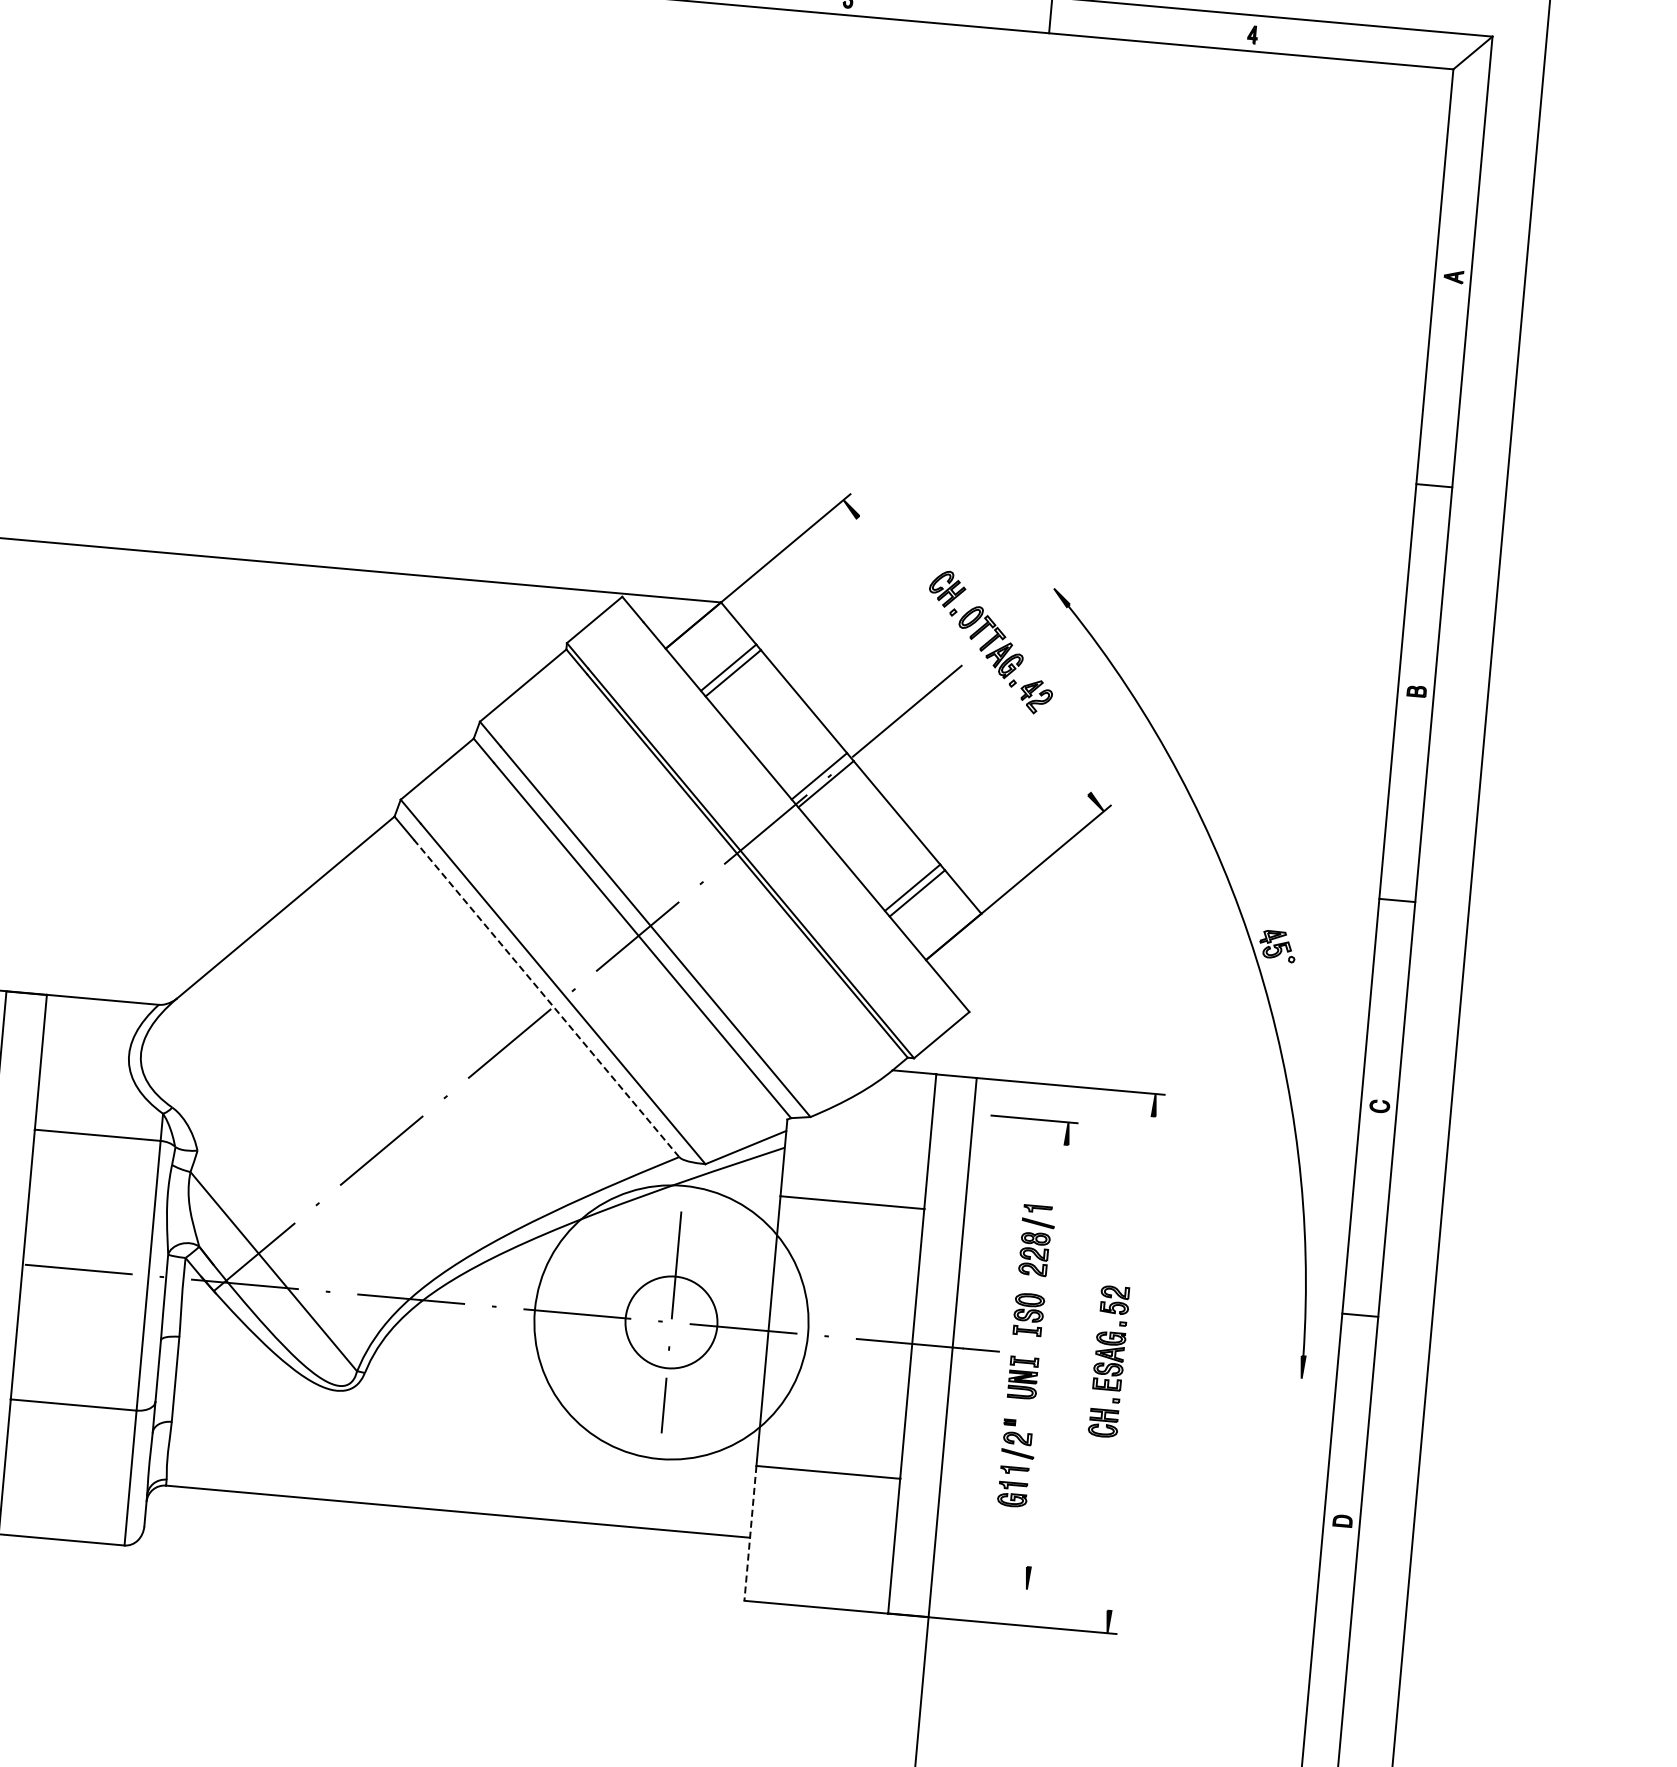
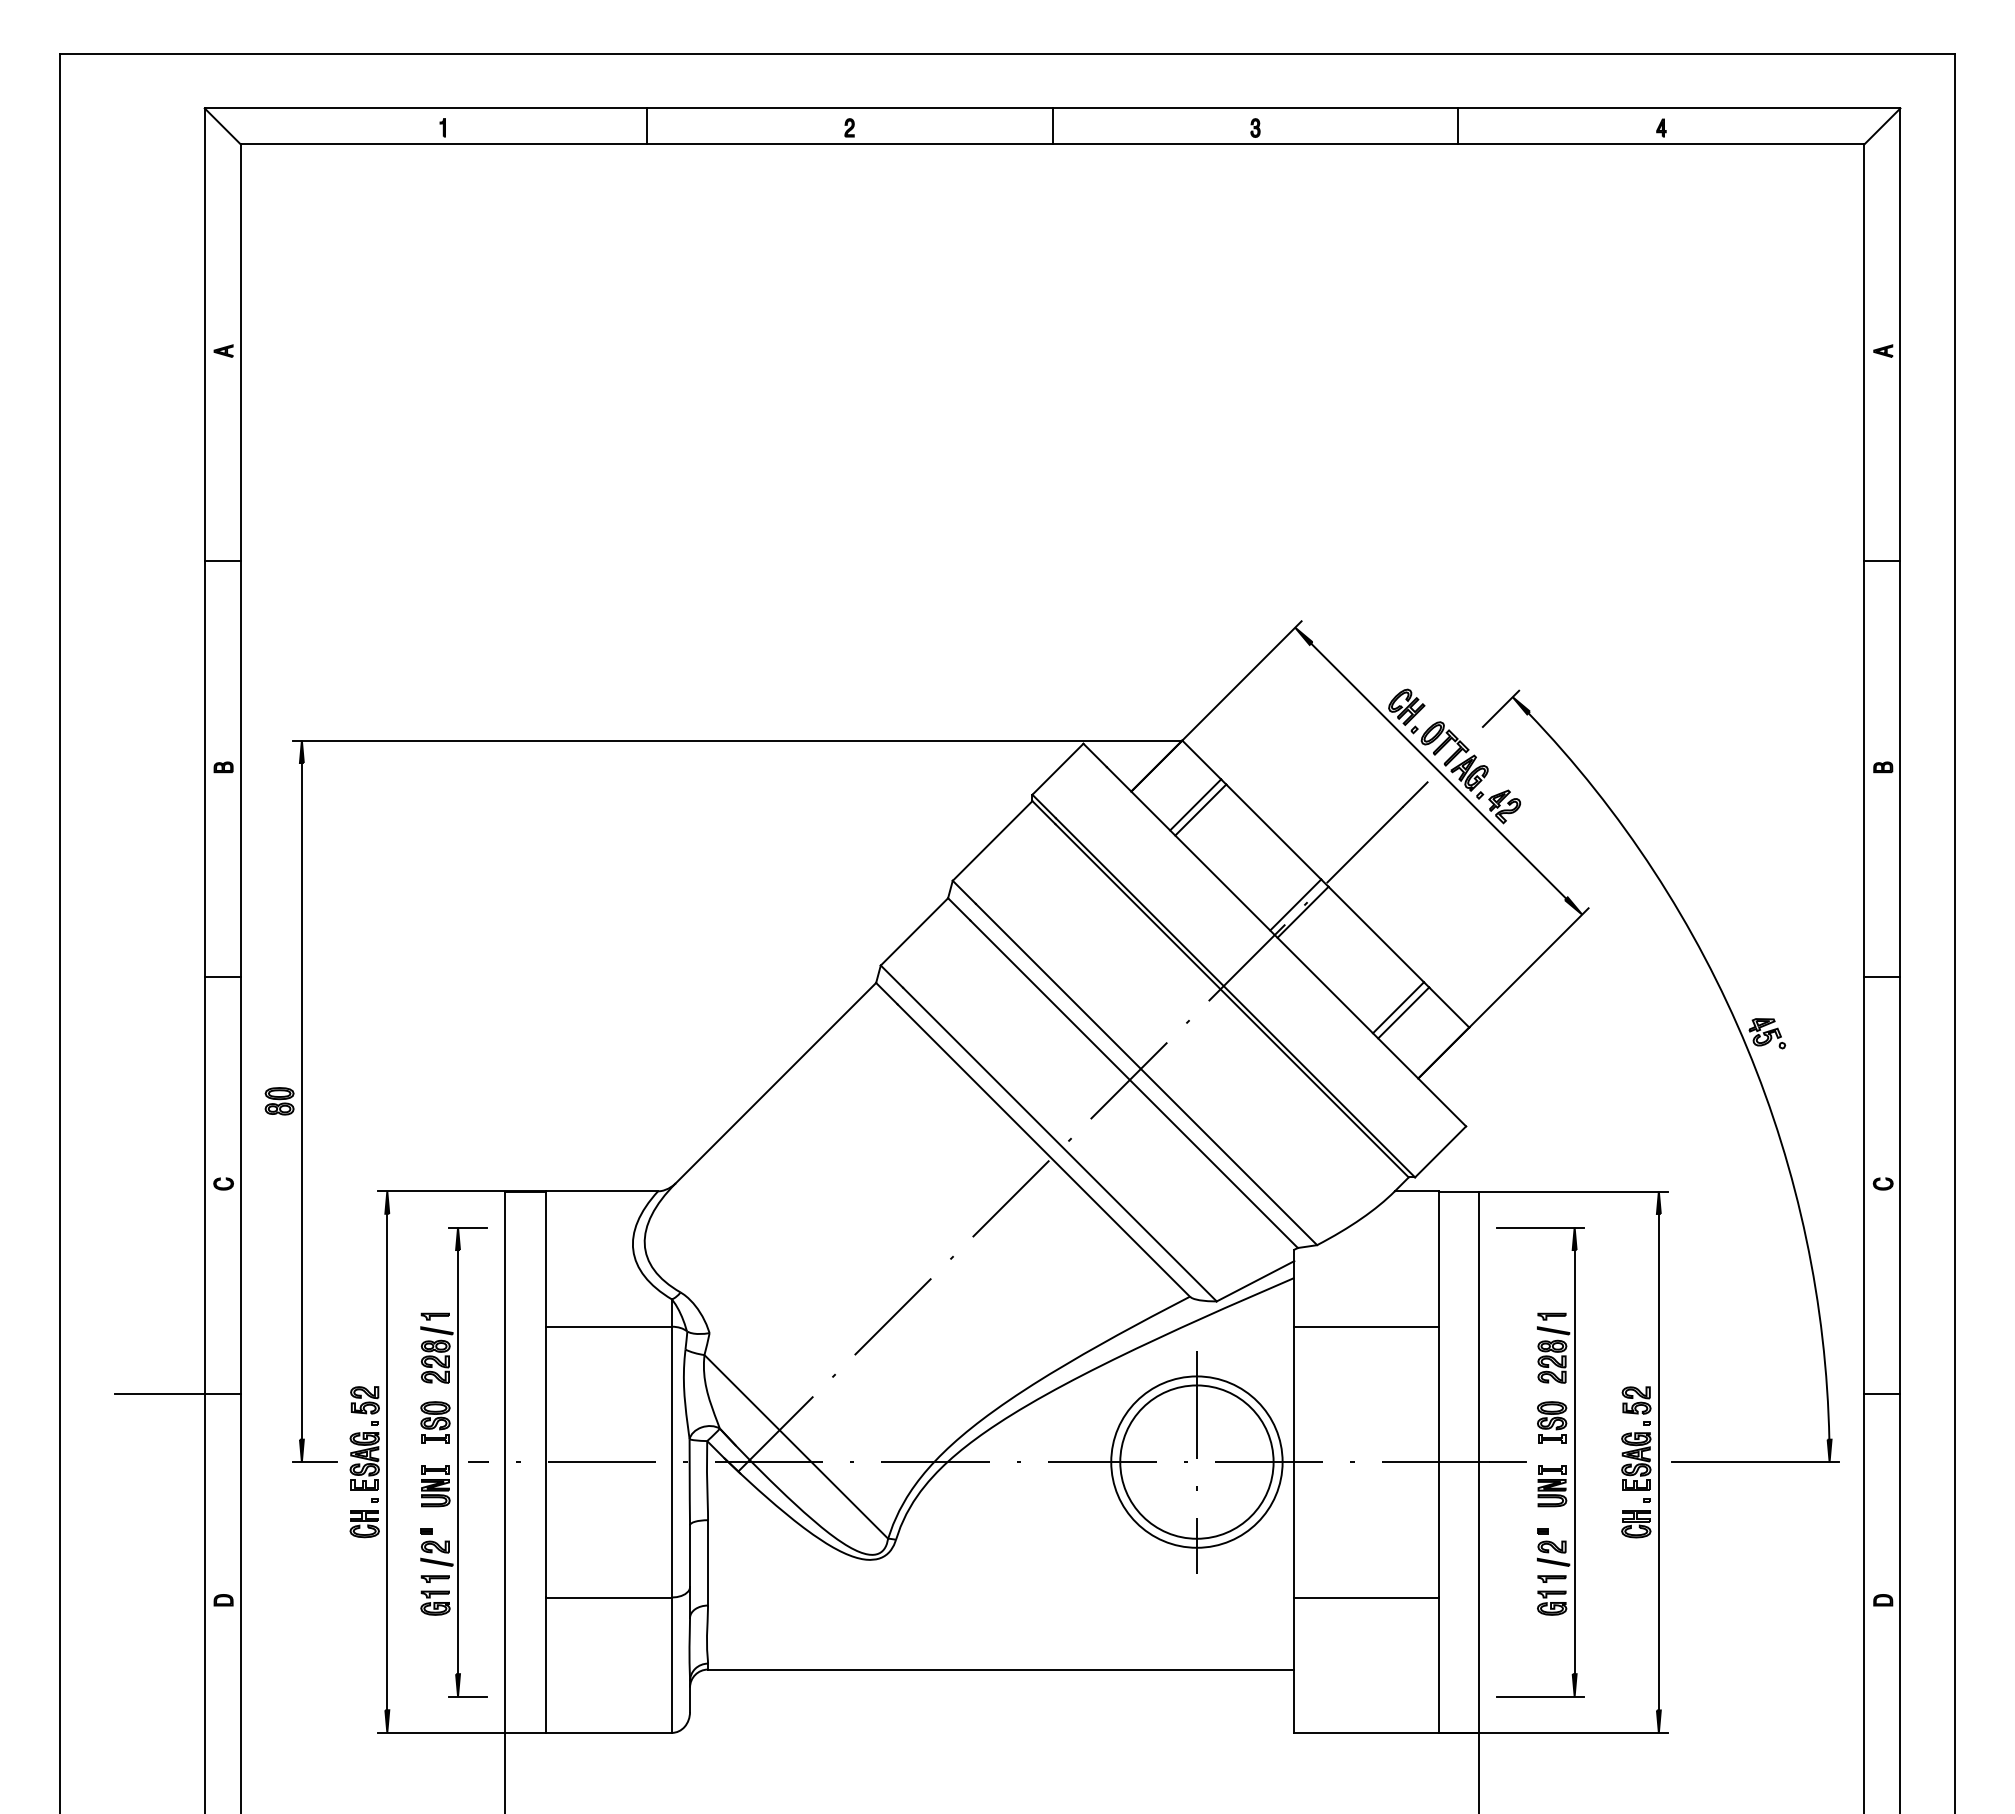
line: (1040, 598) -> (1500, 708), added
line: (973, 655) -> (1438, 770), added
line: (546, 998) -> (1043, 1150), dashed -> solid
circle: (671, 1321) -> (1196, 1461), size x0.62
circle: (671, 1321) -> (1196, 1461), size x1.67
line: (1047, 1356) -> (1574, 1462), added
line: (1131, 1362) -> (1658, 1461), added
line: (1226, 1372) -> (1754, 1462), added
line: (750, 1533) -> (1294, 1665), dashed -> solid
line: (992, 1586) -> (1540, 1696), added

